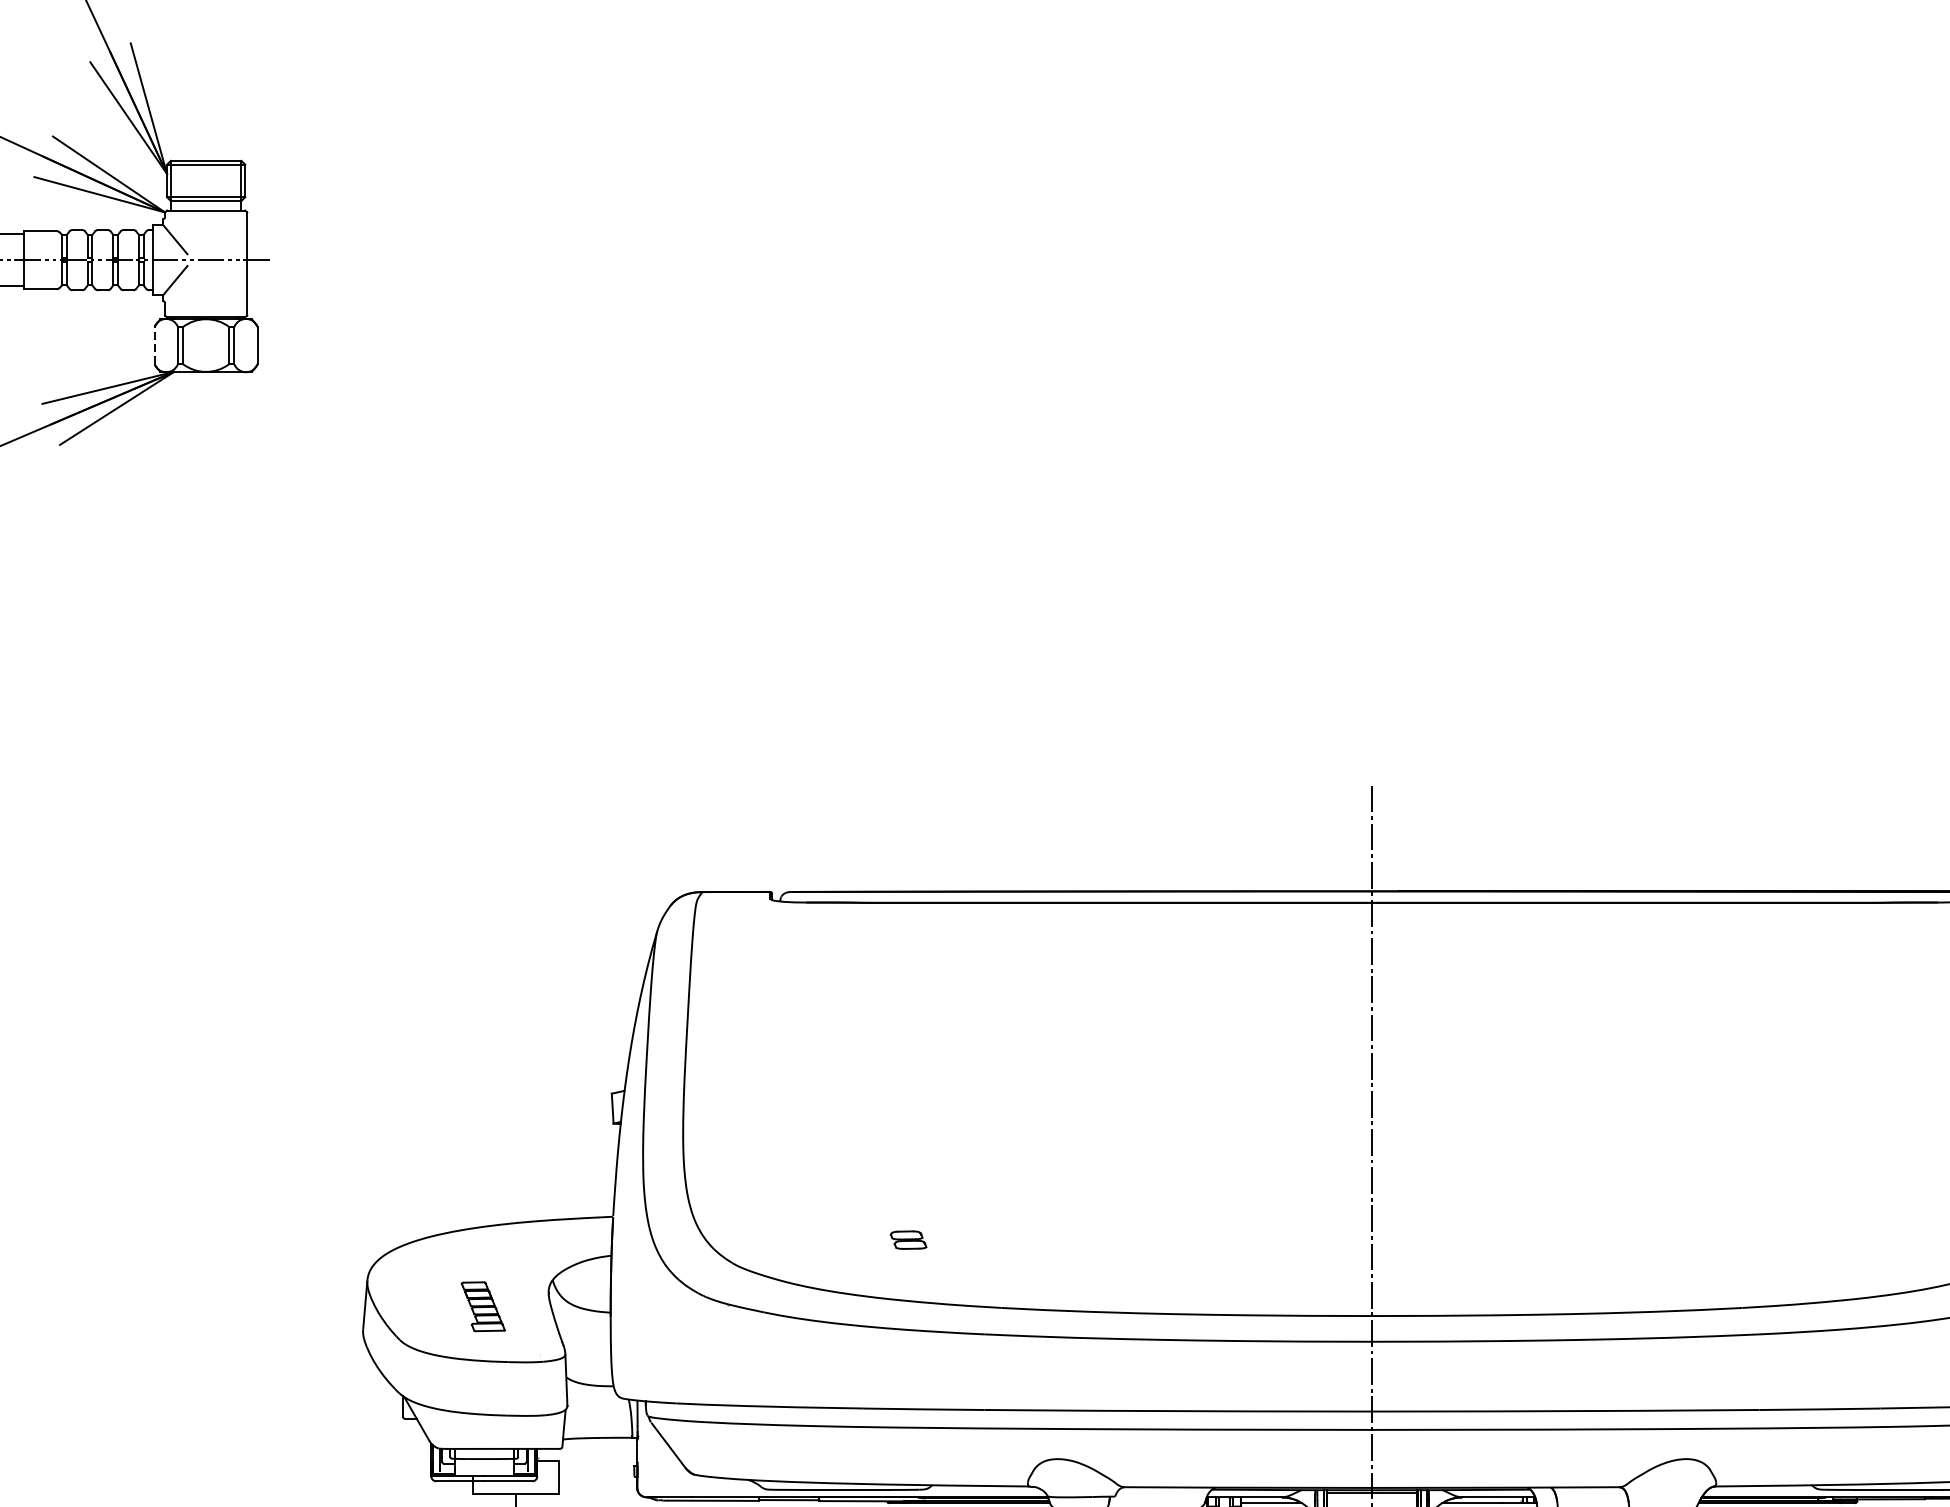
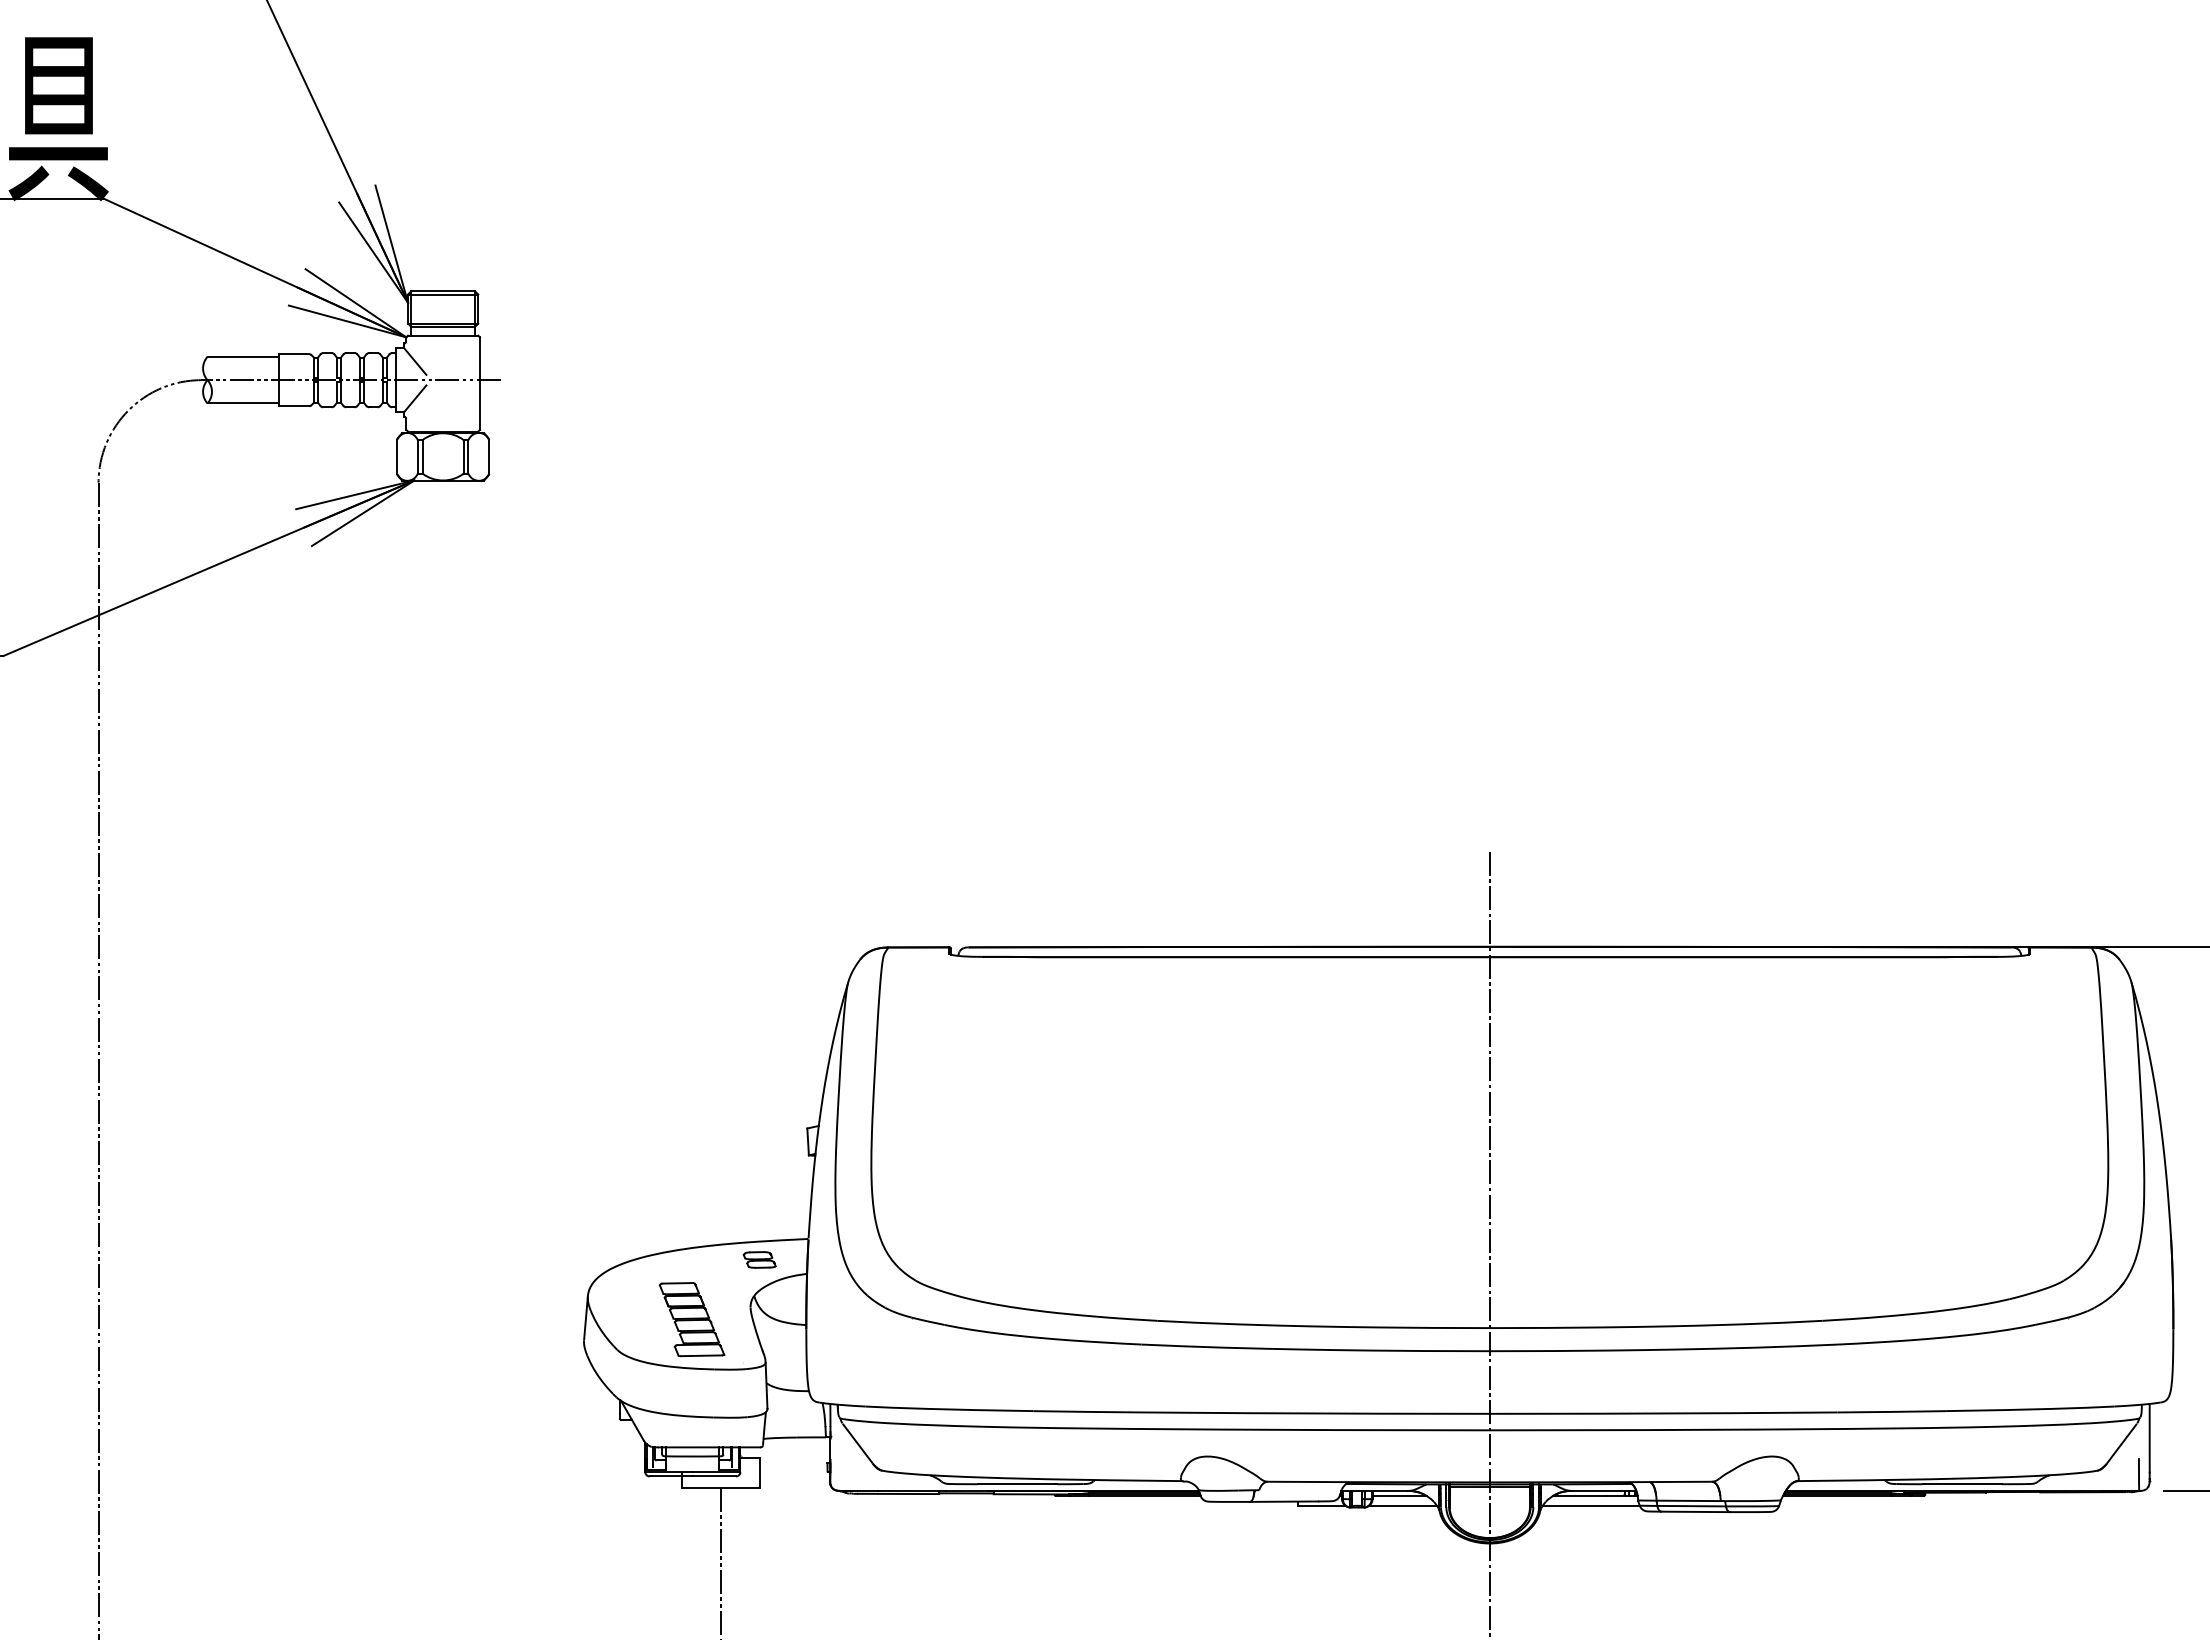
line: (154, 345) -> (396, 456), dashed -> solid
part: (908, 1239) -> (759, 1259), moved
part: (482, 1306) -> (691, 1319), size x1.67

